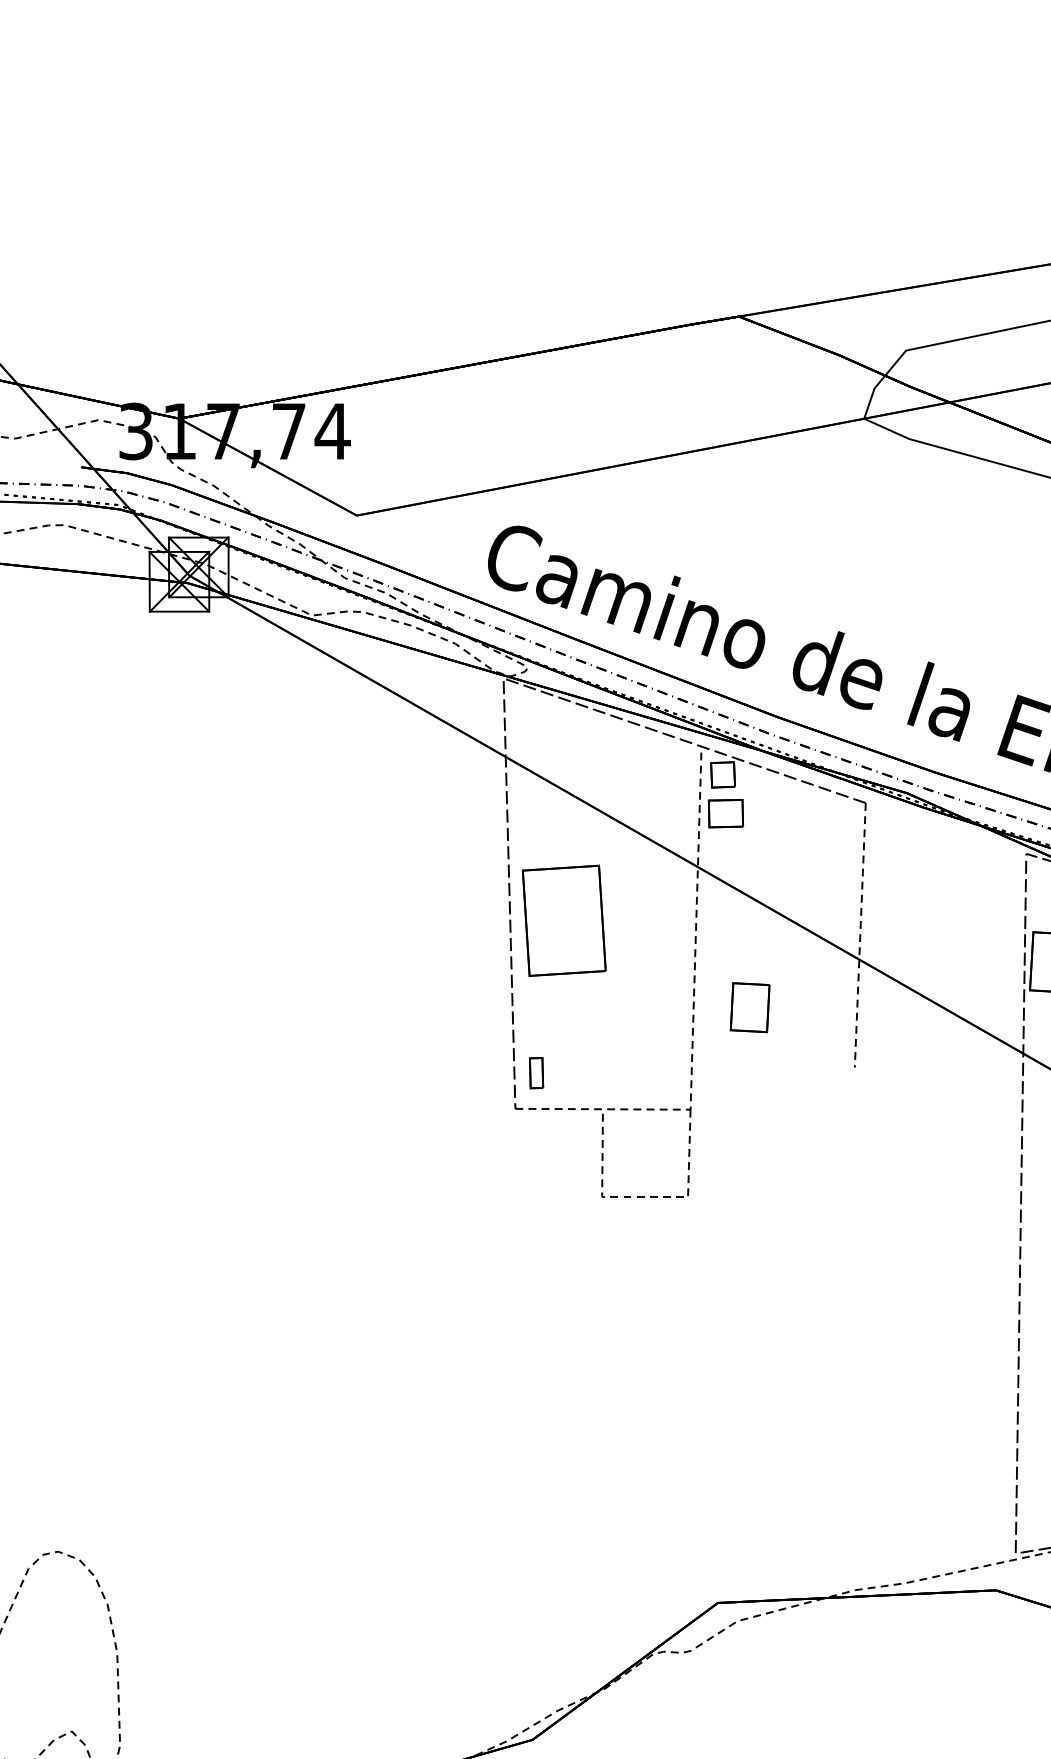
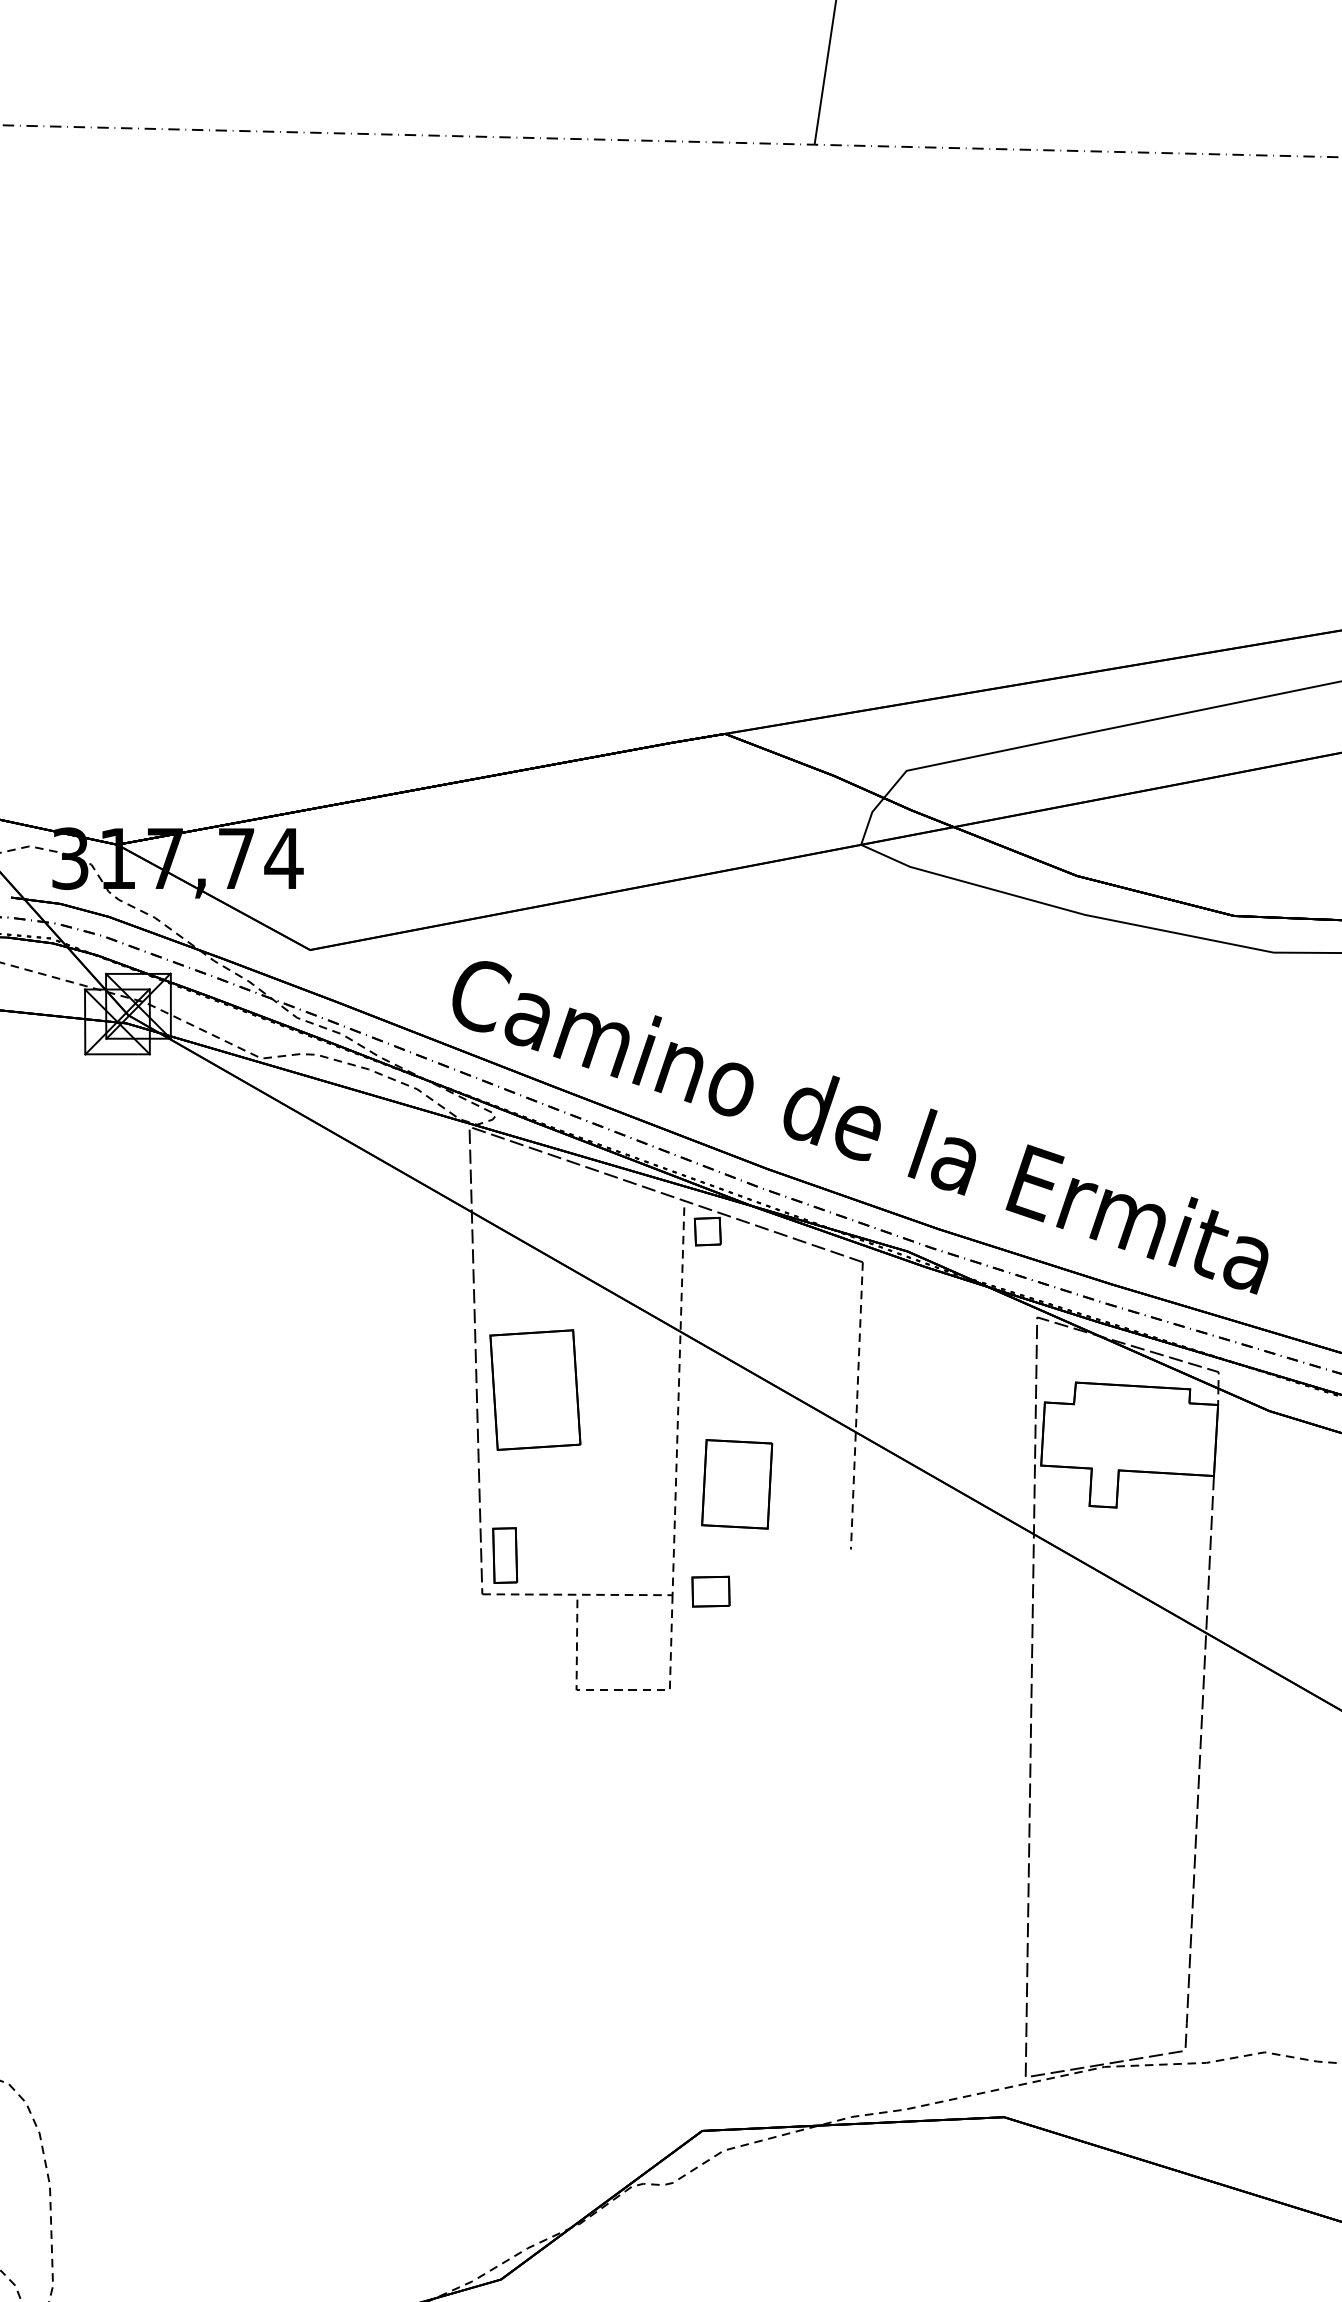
part: (725, 813) -> (710, 1591), moved
part: (750, 1007) -> (737, 1484), size x1.67
part: (536, 1073) -> (505, 1555), size x1.67

